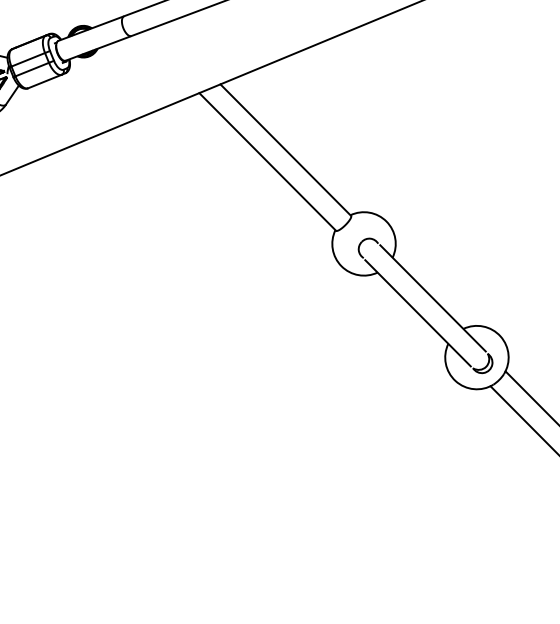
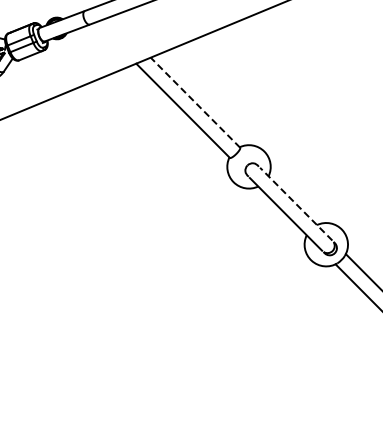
line: (285, 149) -> (195, 102), solid -> dashed
line: (431, 297) -> (295, 203), solid -> dashed

